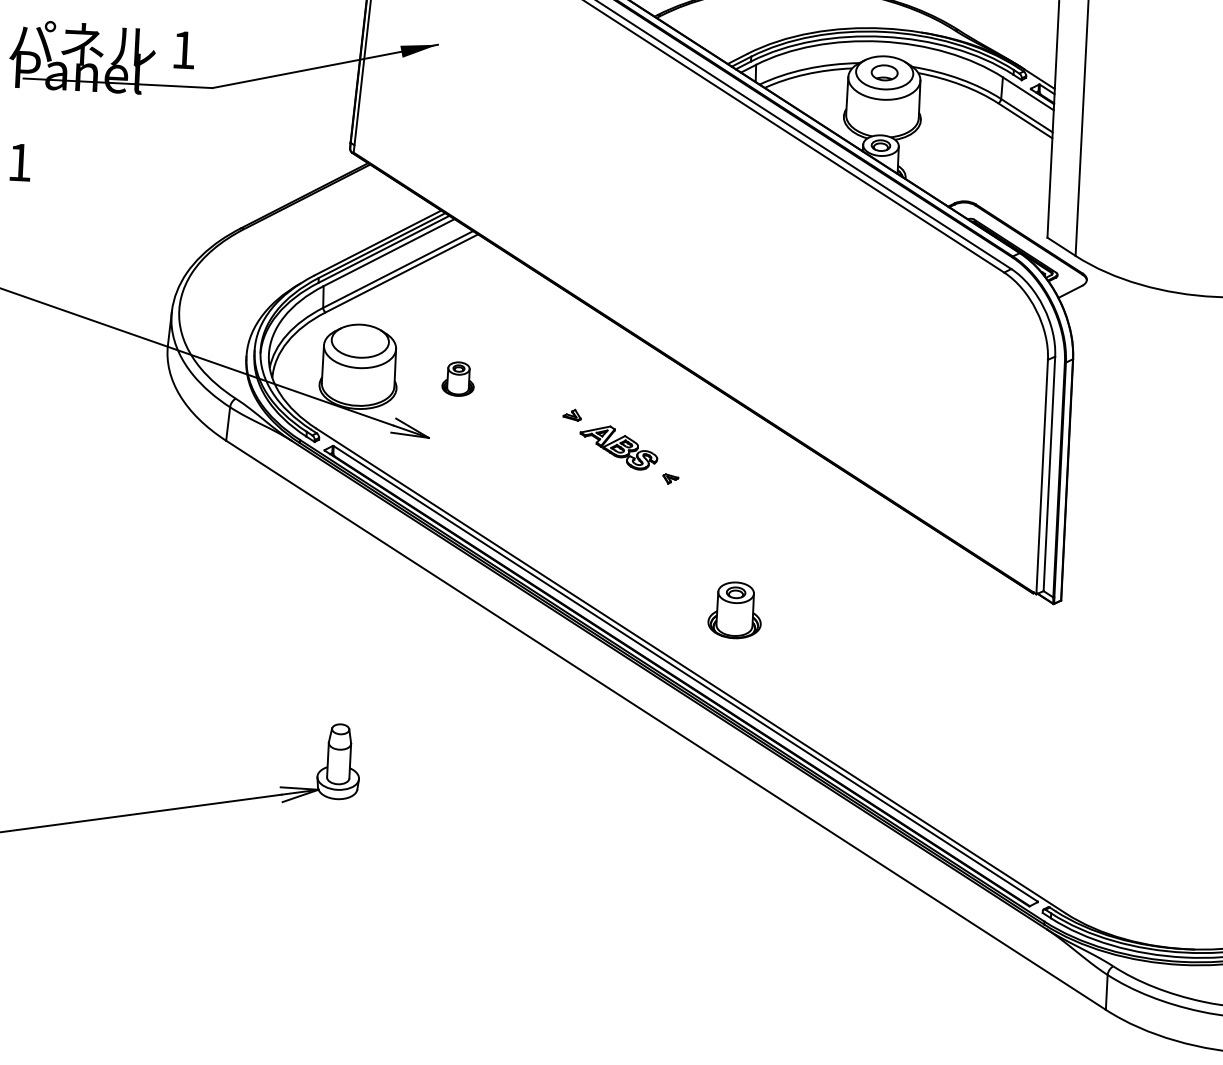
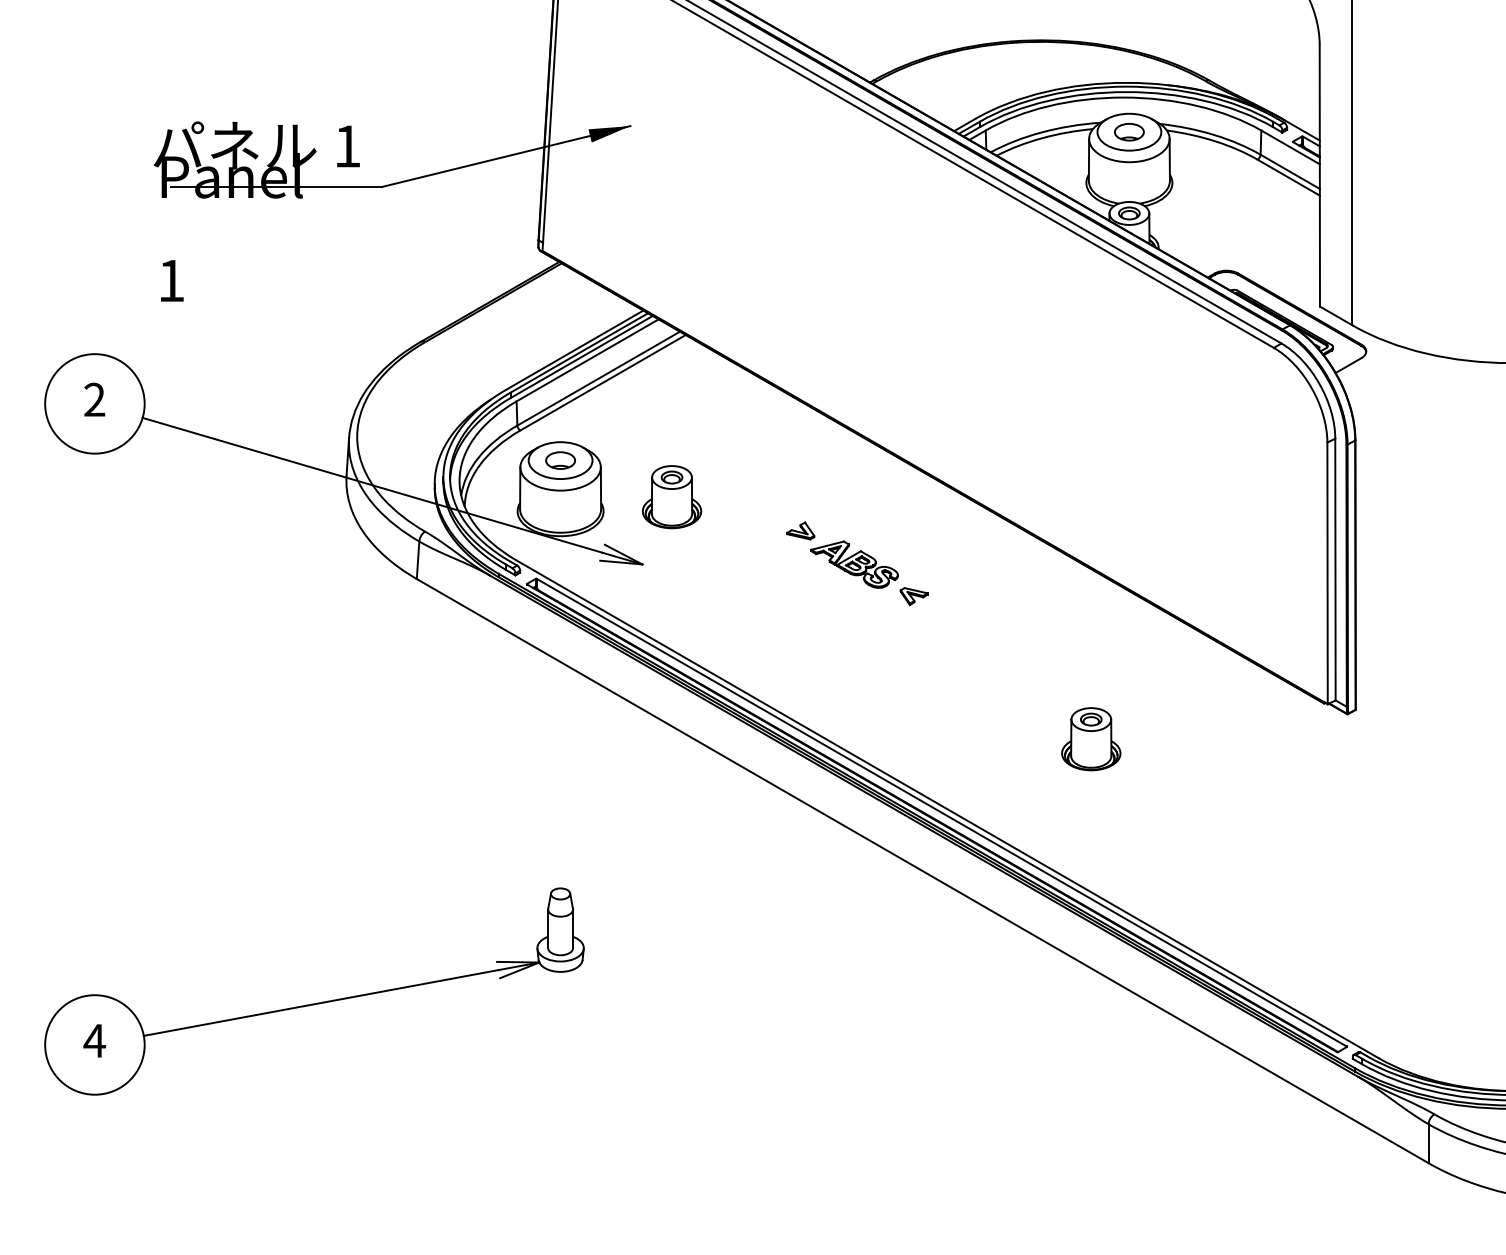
part: (360, 341) -> (560, 460), added
part: (457, 379) -> (671, 497), size x1.67
part: (572, 414) -> (800, 530), size x1.43
part: (670, 478) -> (913, 596), size x1.67
part: (735, 610) -> (1091, 739), moved

